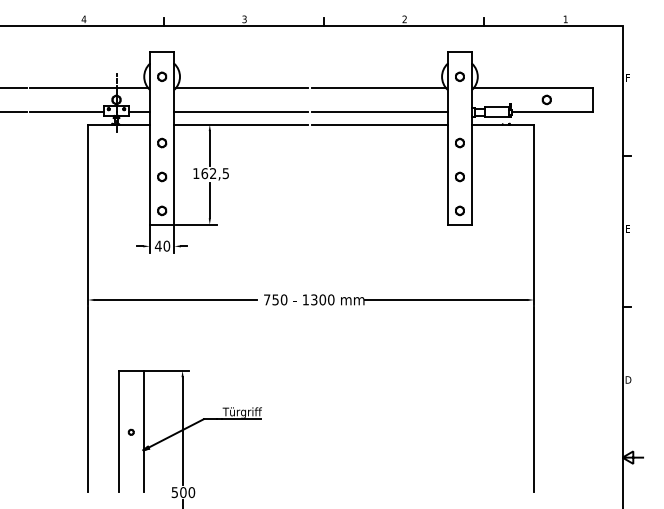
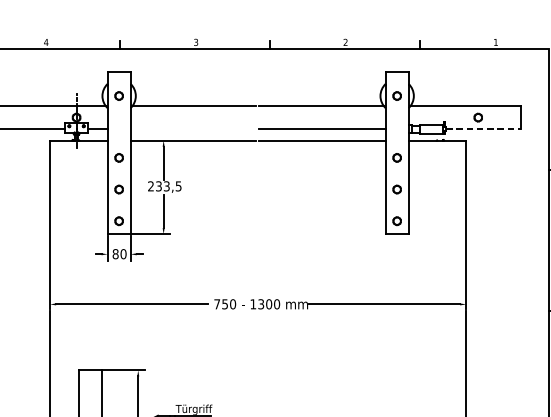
line: (241, 112) -> (193, 129), removed
line: (553, 112) -> (484, 129), solid -> dashed
text: (204, 173) -> (158, 186), 162,5 -> 233,5
text: (157, 245) -> (114, 253), 40 -> 80

